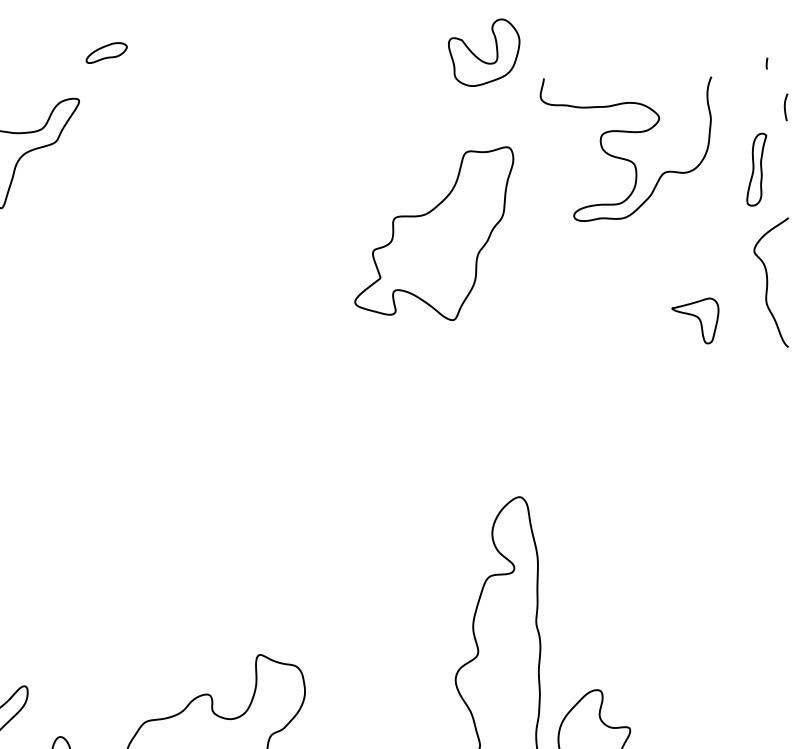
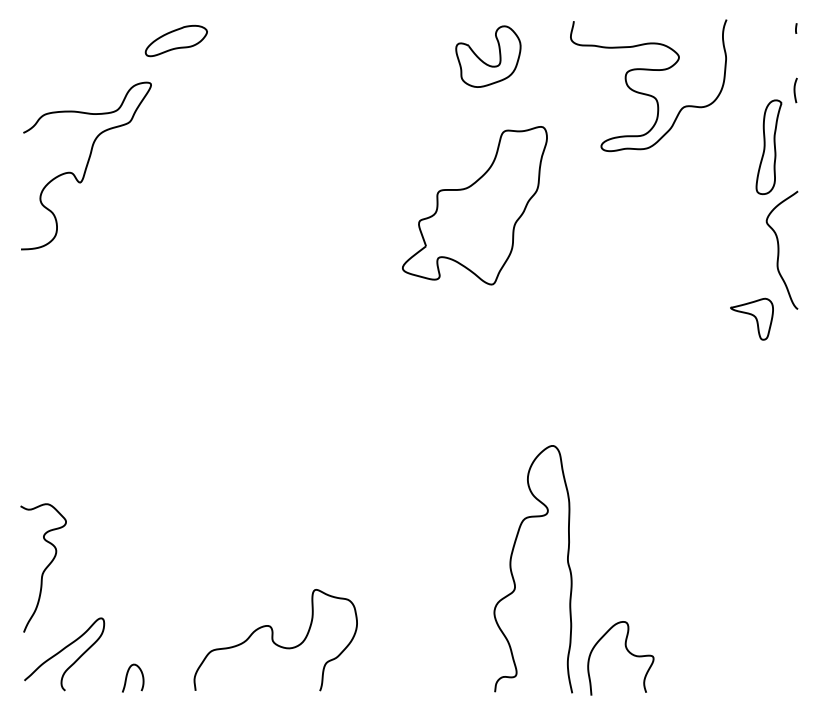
part: (105, 52) -> (175, 40), size x1.67
part: (479, 58) -> (484, 61), moved
line: (767, 63) -> (796, 28), moved
curve: (623, 157) -> (646, 93), moved
part: (756, 169) -> (768, 147), size x1.43
part: (694, 320) -> (751, 318), moved

